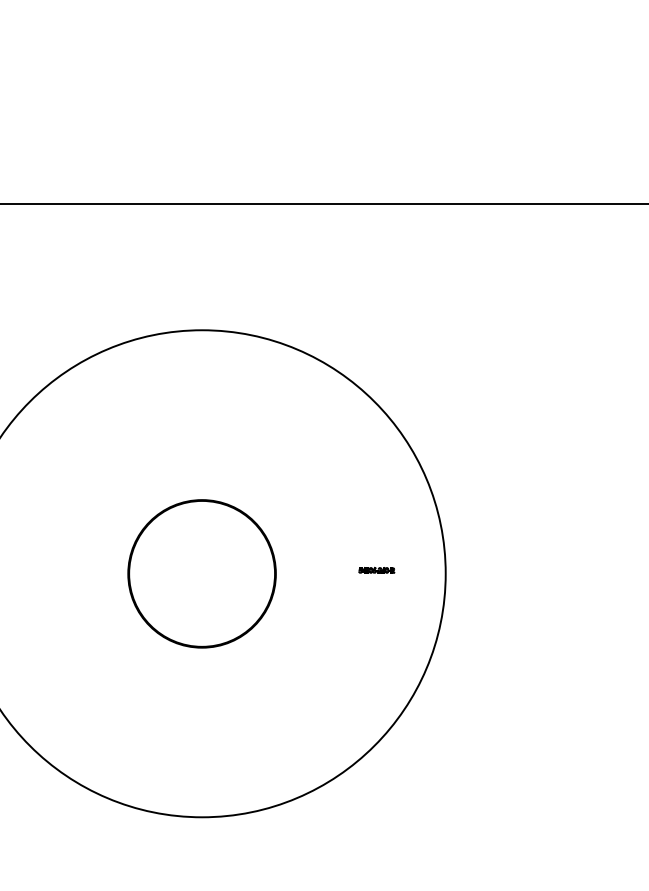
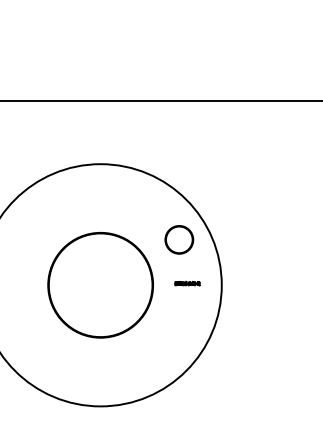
part: (360, 481) -> (179, 239), added
part: (376, 570) -> (187, 283), size x1.43
circle: (201, 574) -> (100, 285), size x1.43

